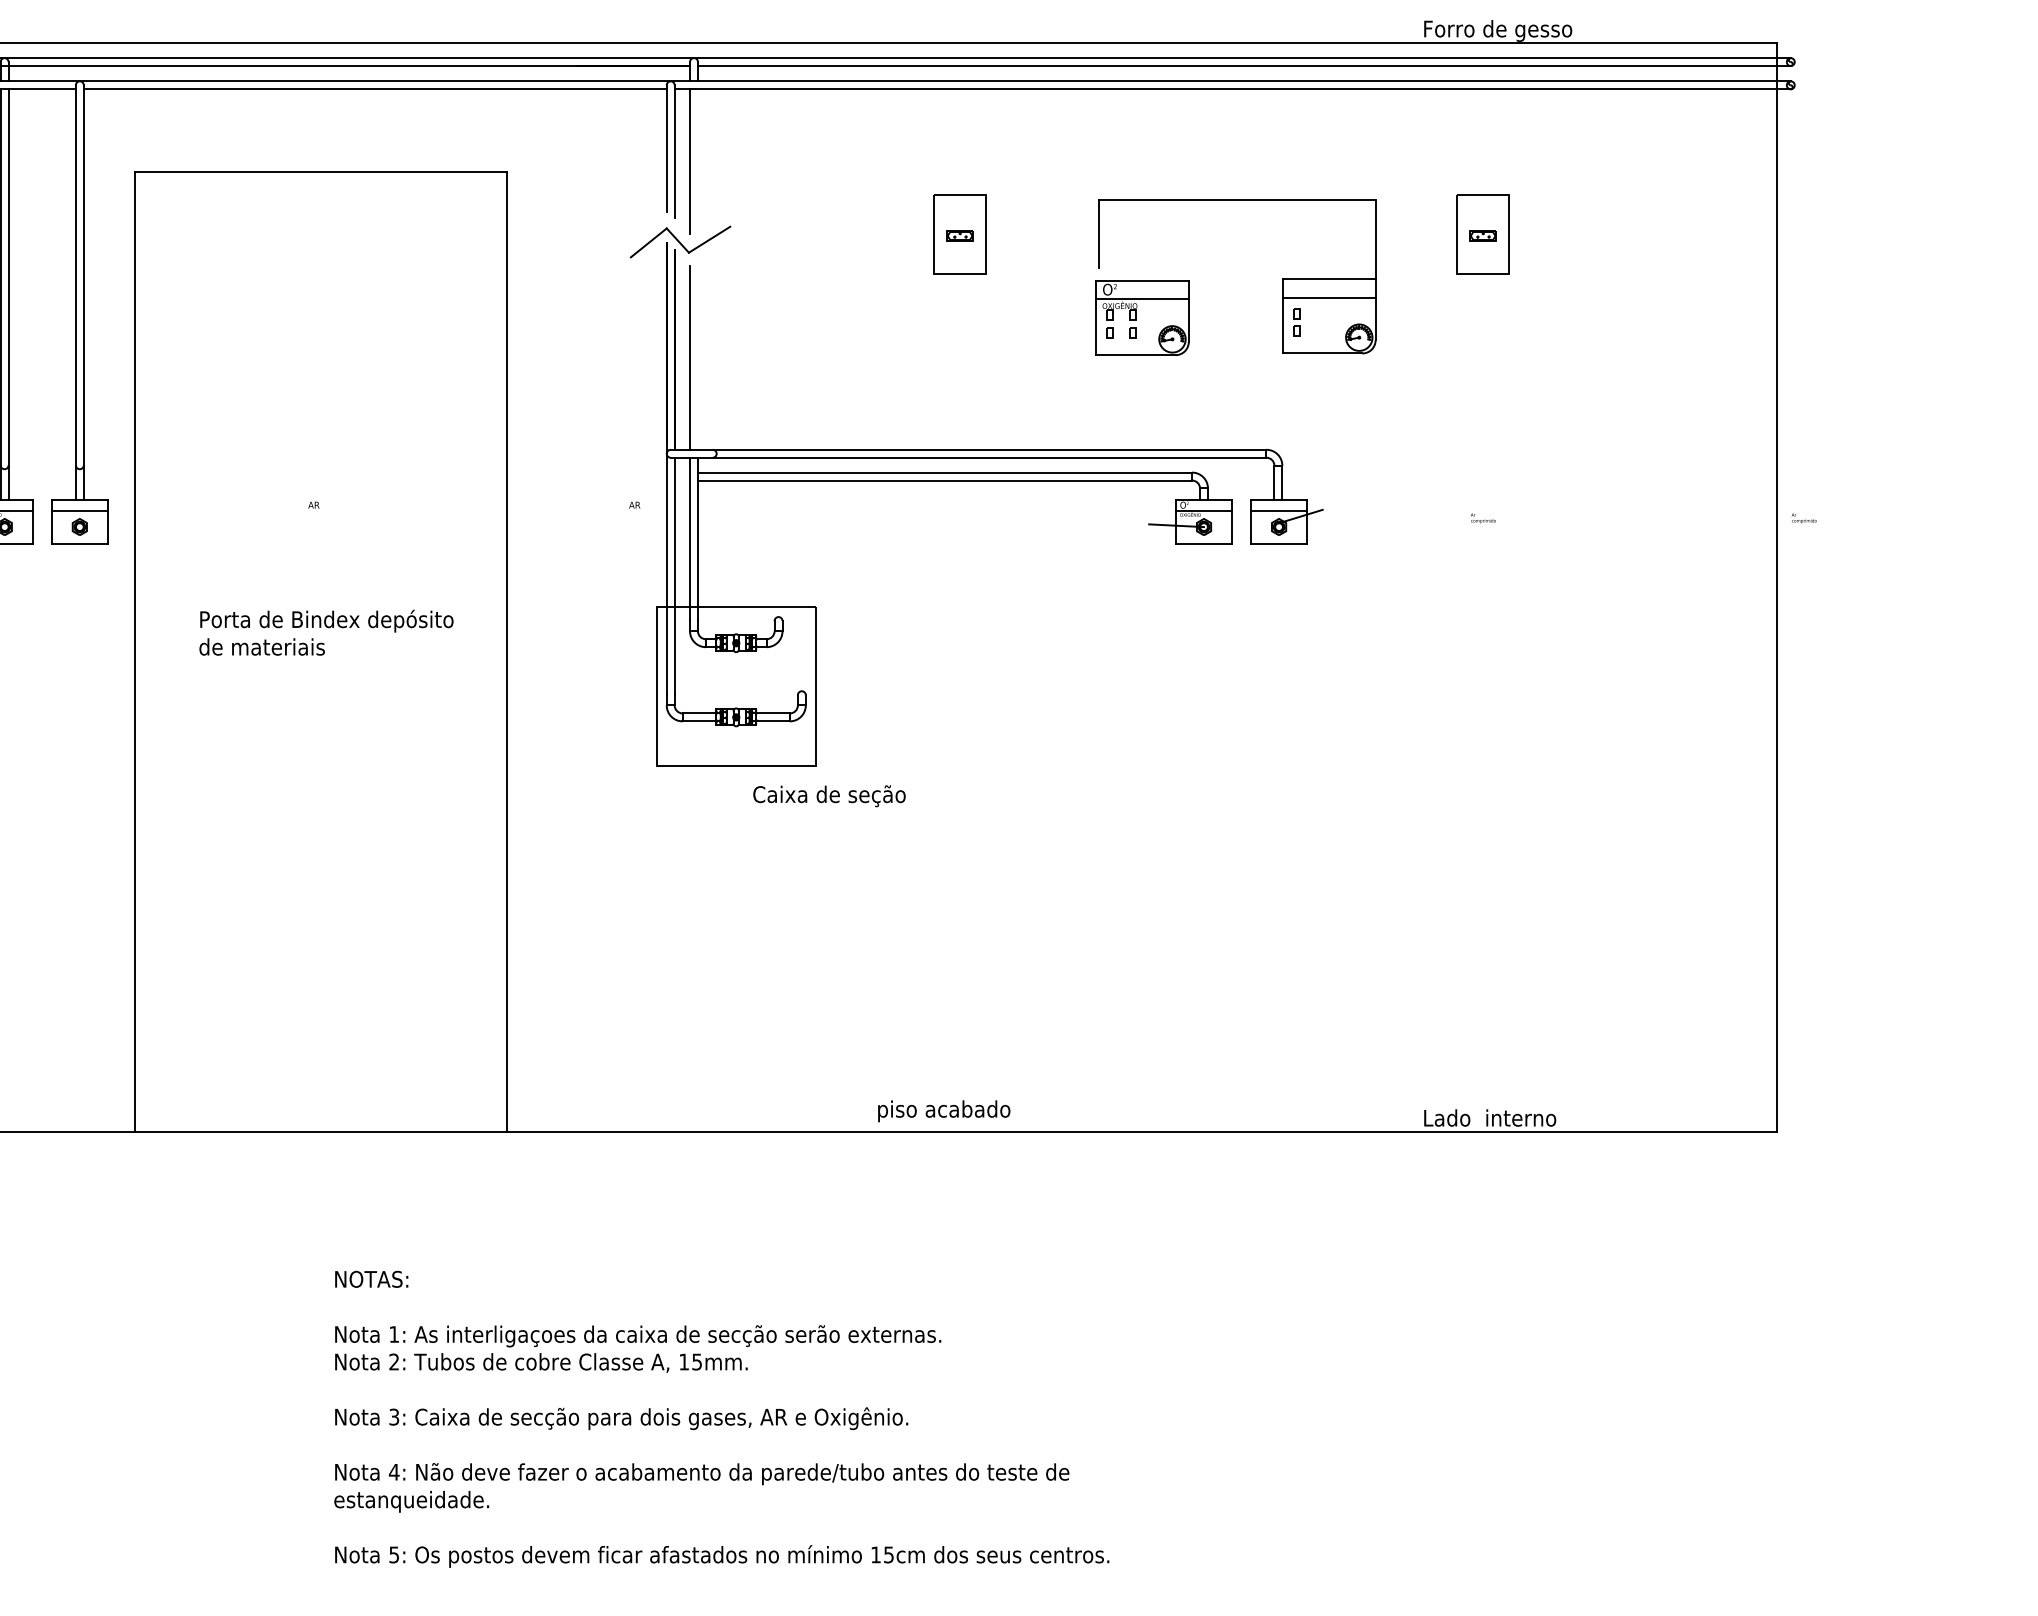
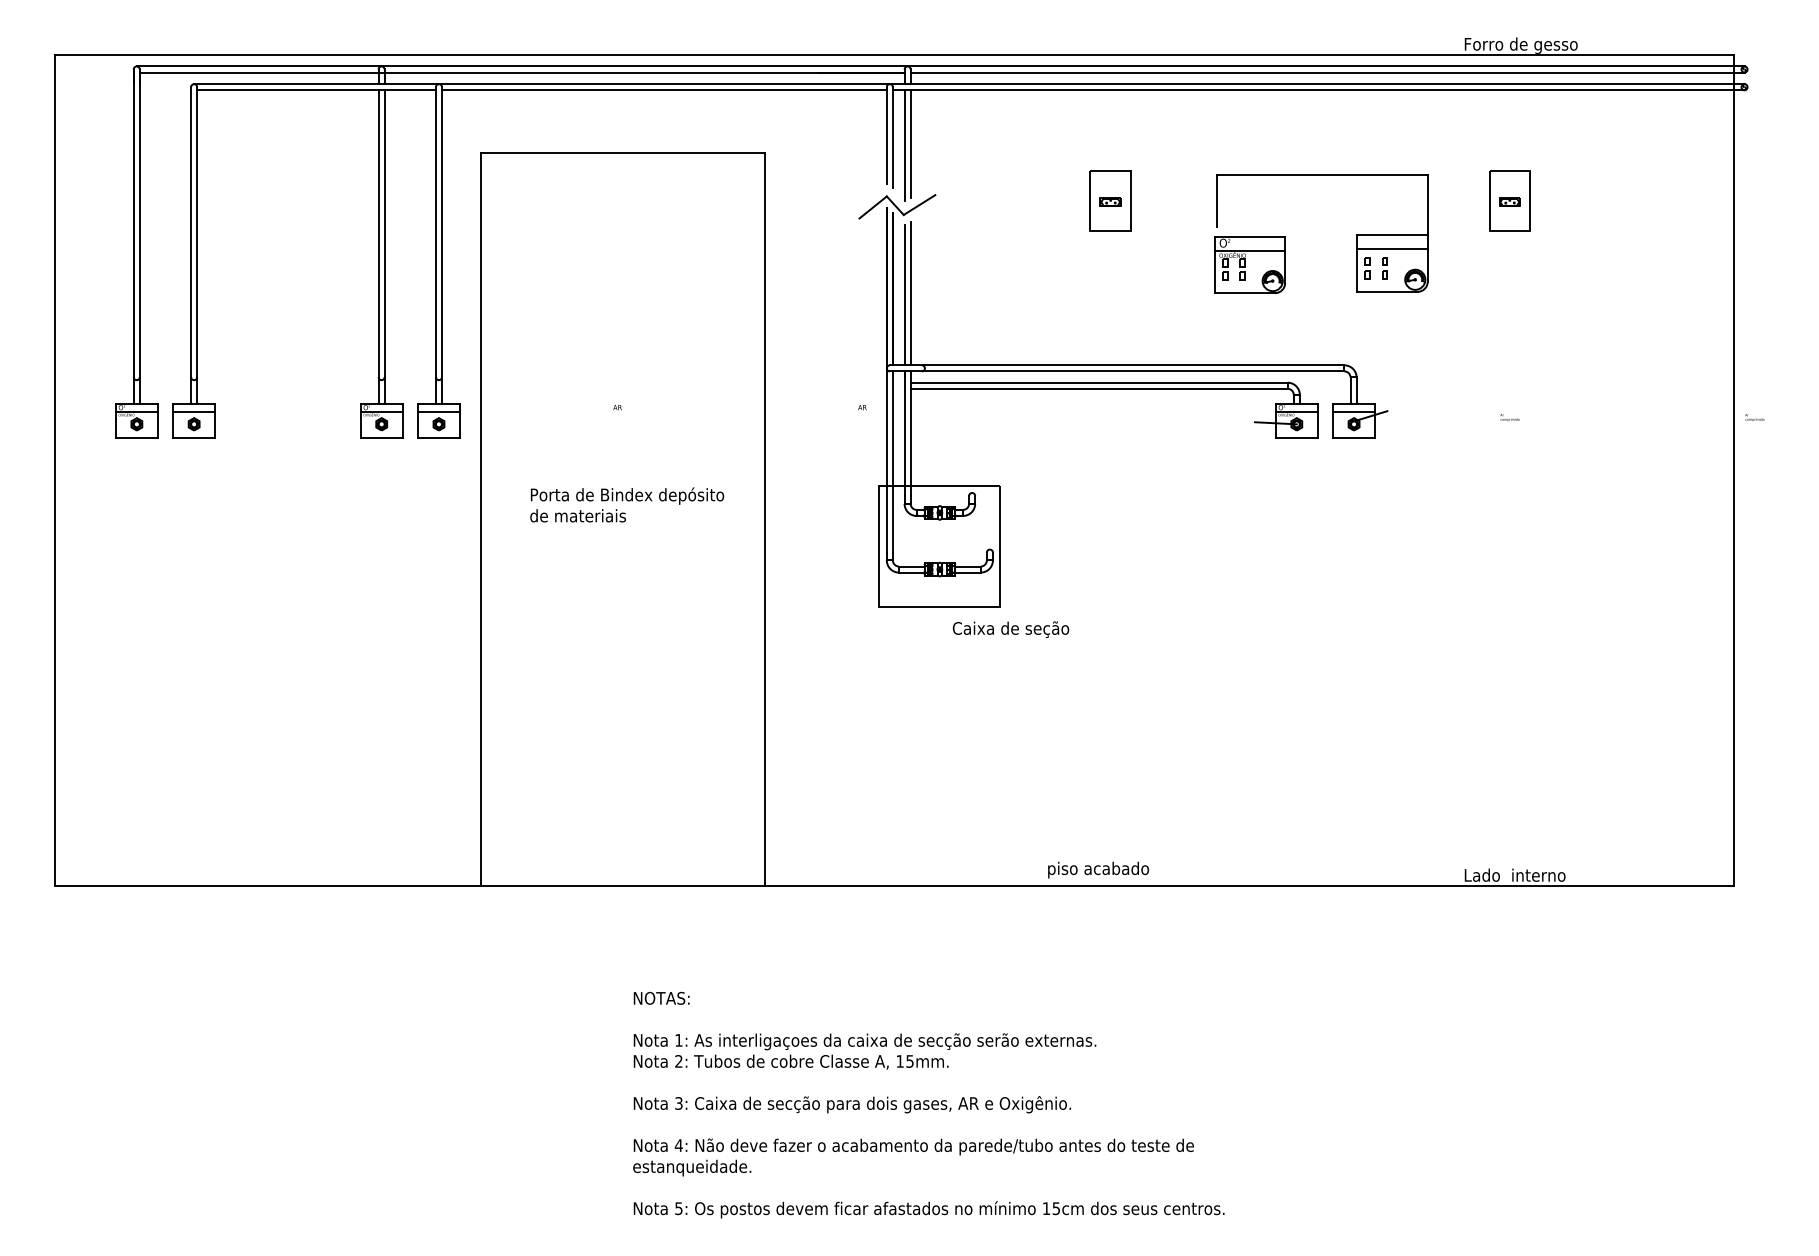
line: (697, 159) -> (910, 143), added
part: (1318, 322) -> (1384, 268), added
line: (697, 355) -> (910, 293), added

